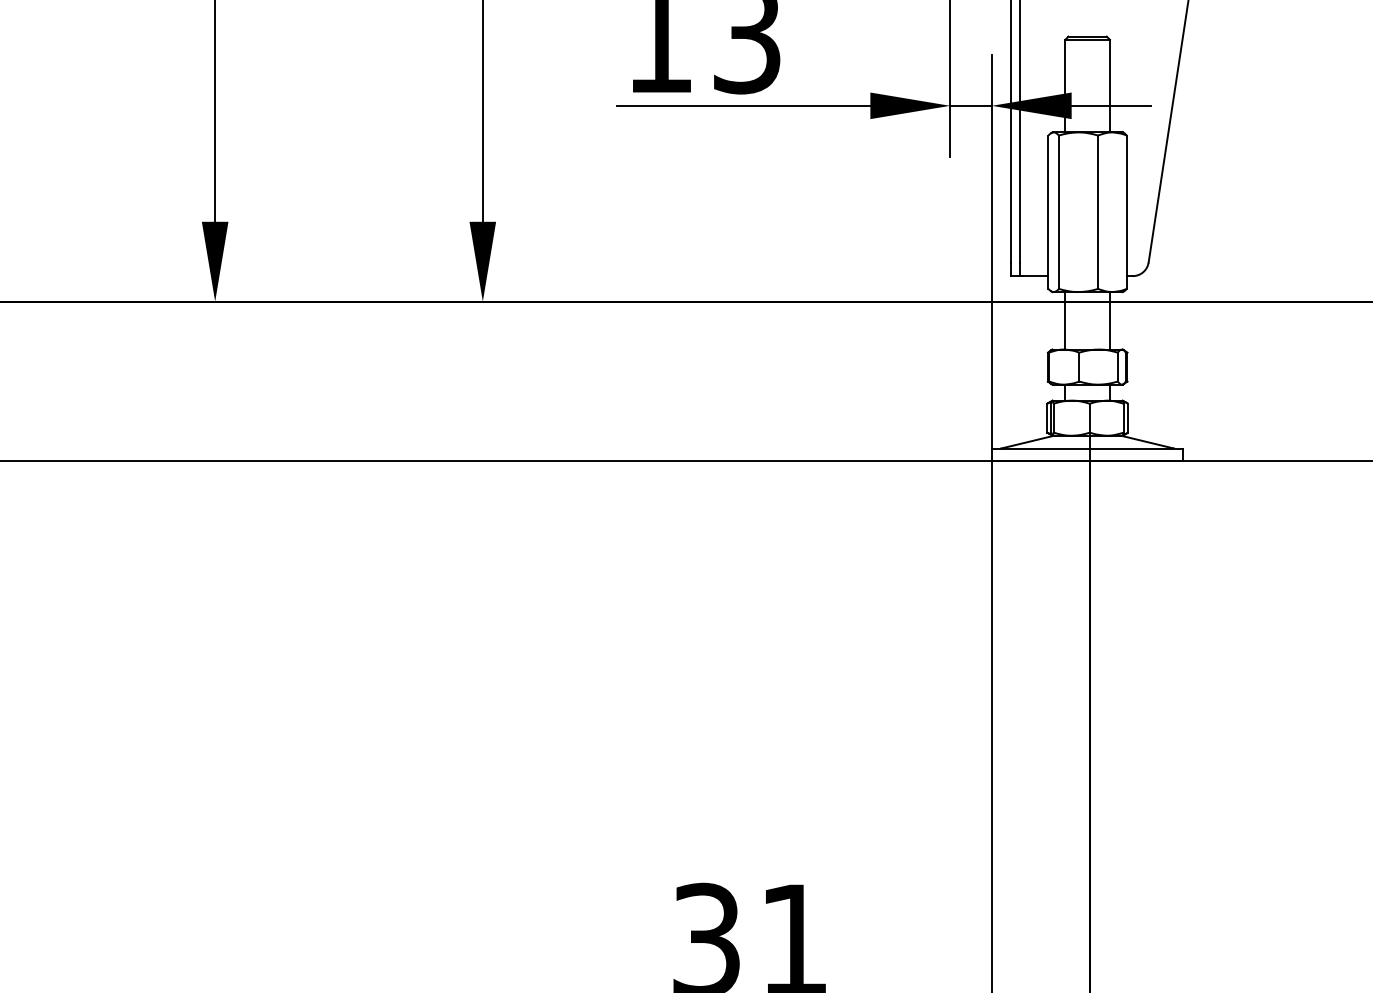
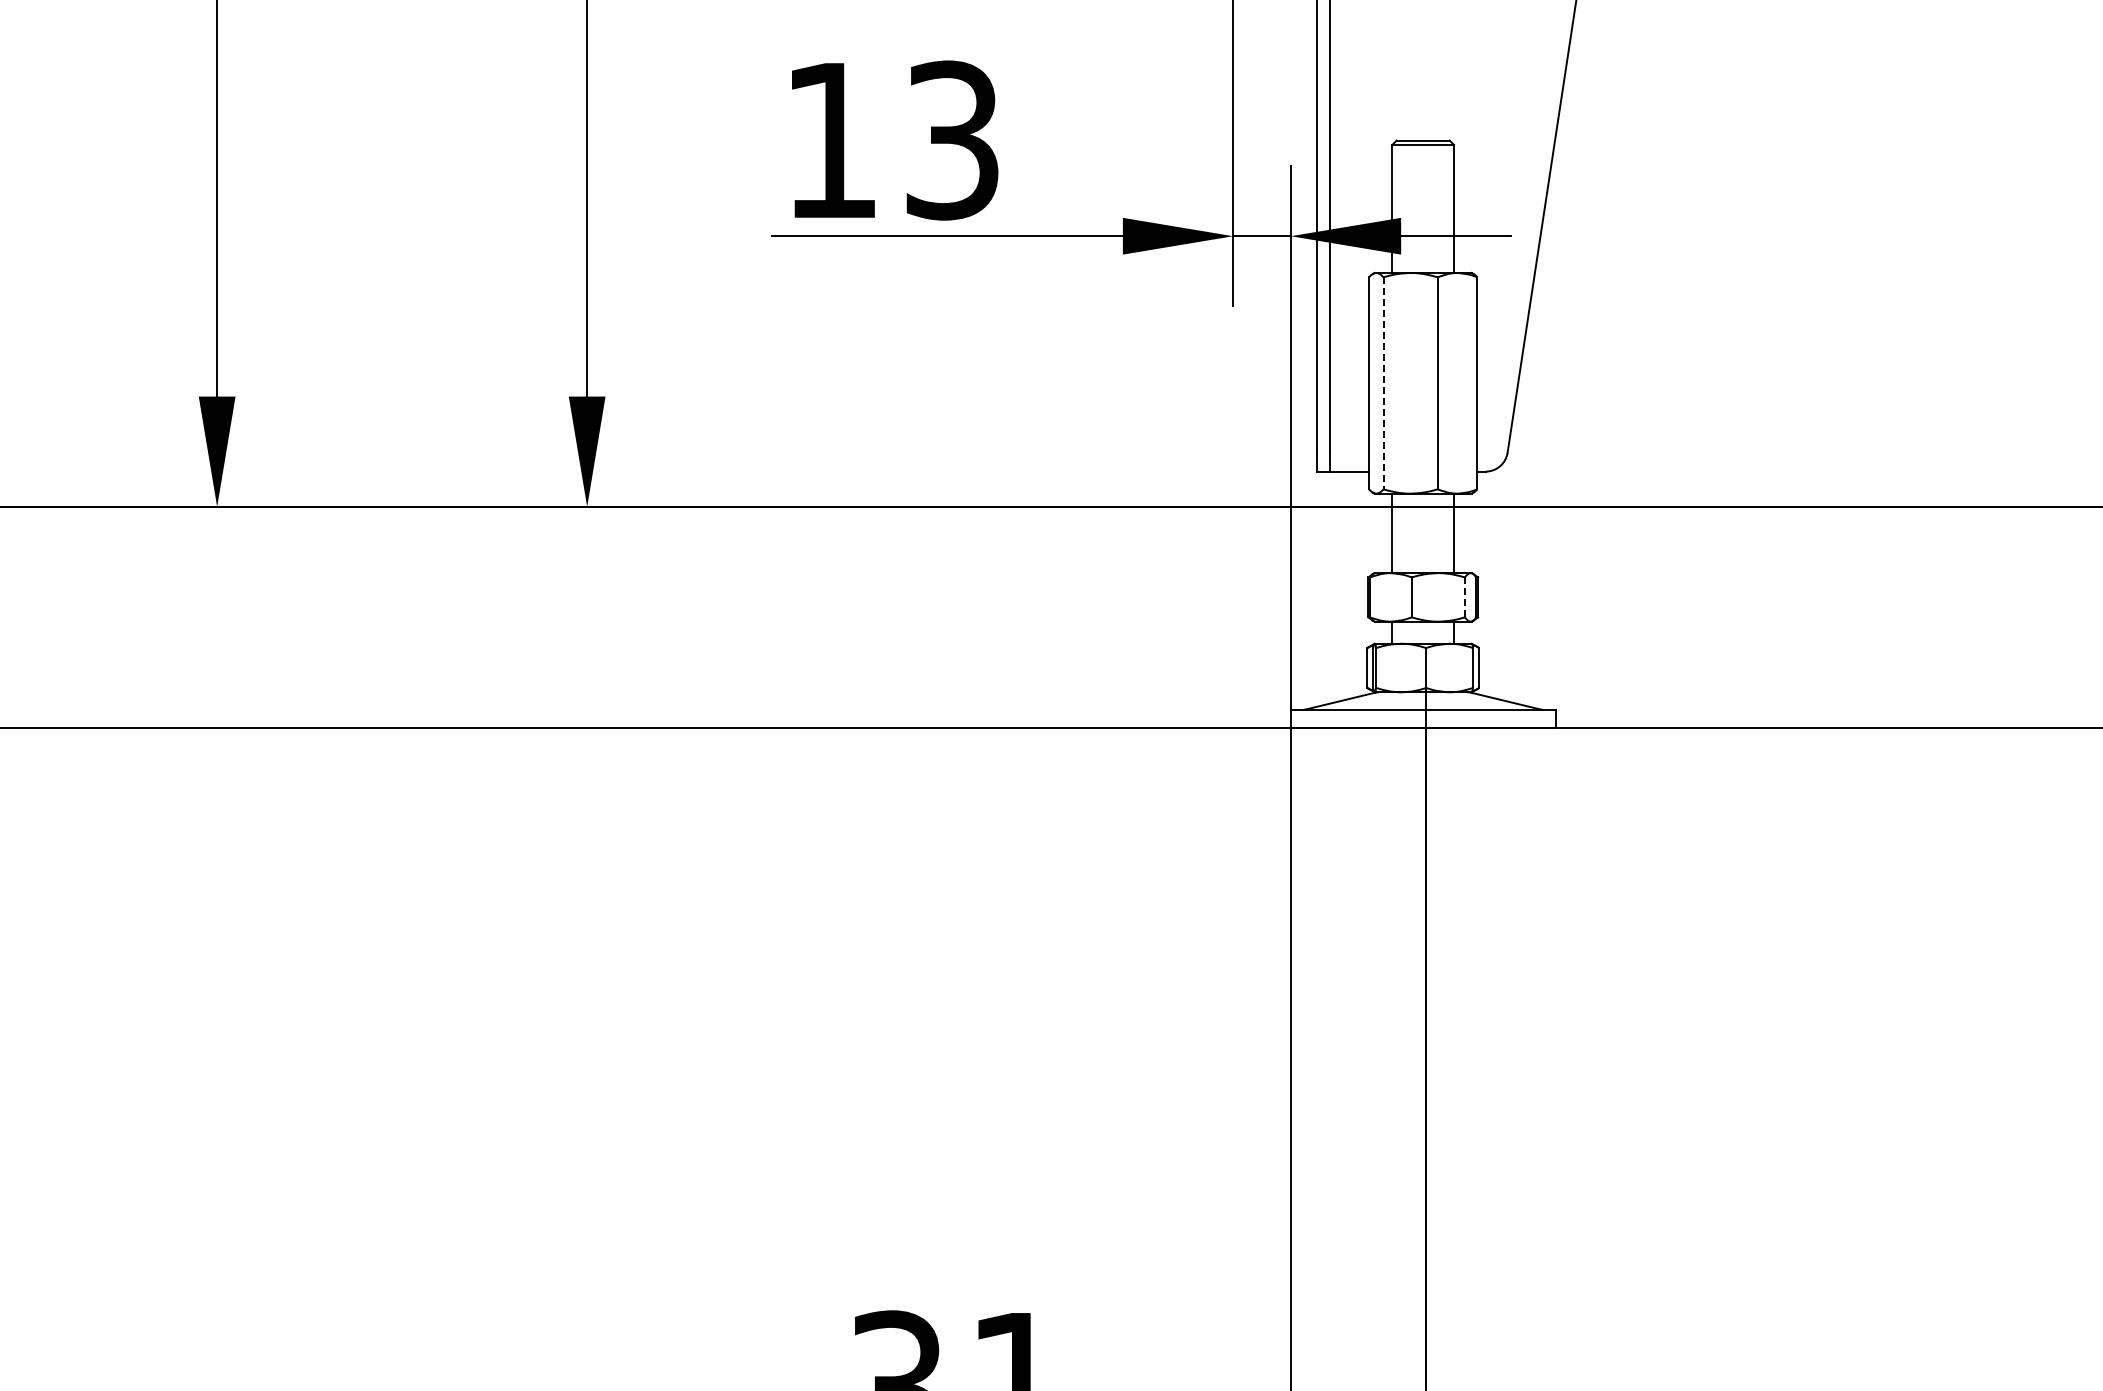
line: (1058, 212) -> (1383, 383), solid -> dashed
line: (1117, 367) -> (1464, 597), solid -> dashed

